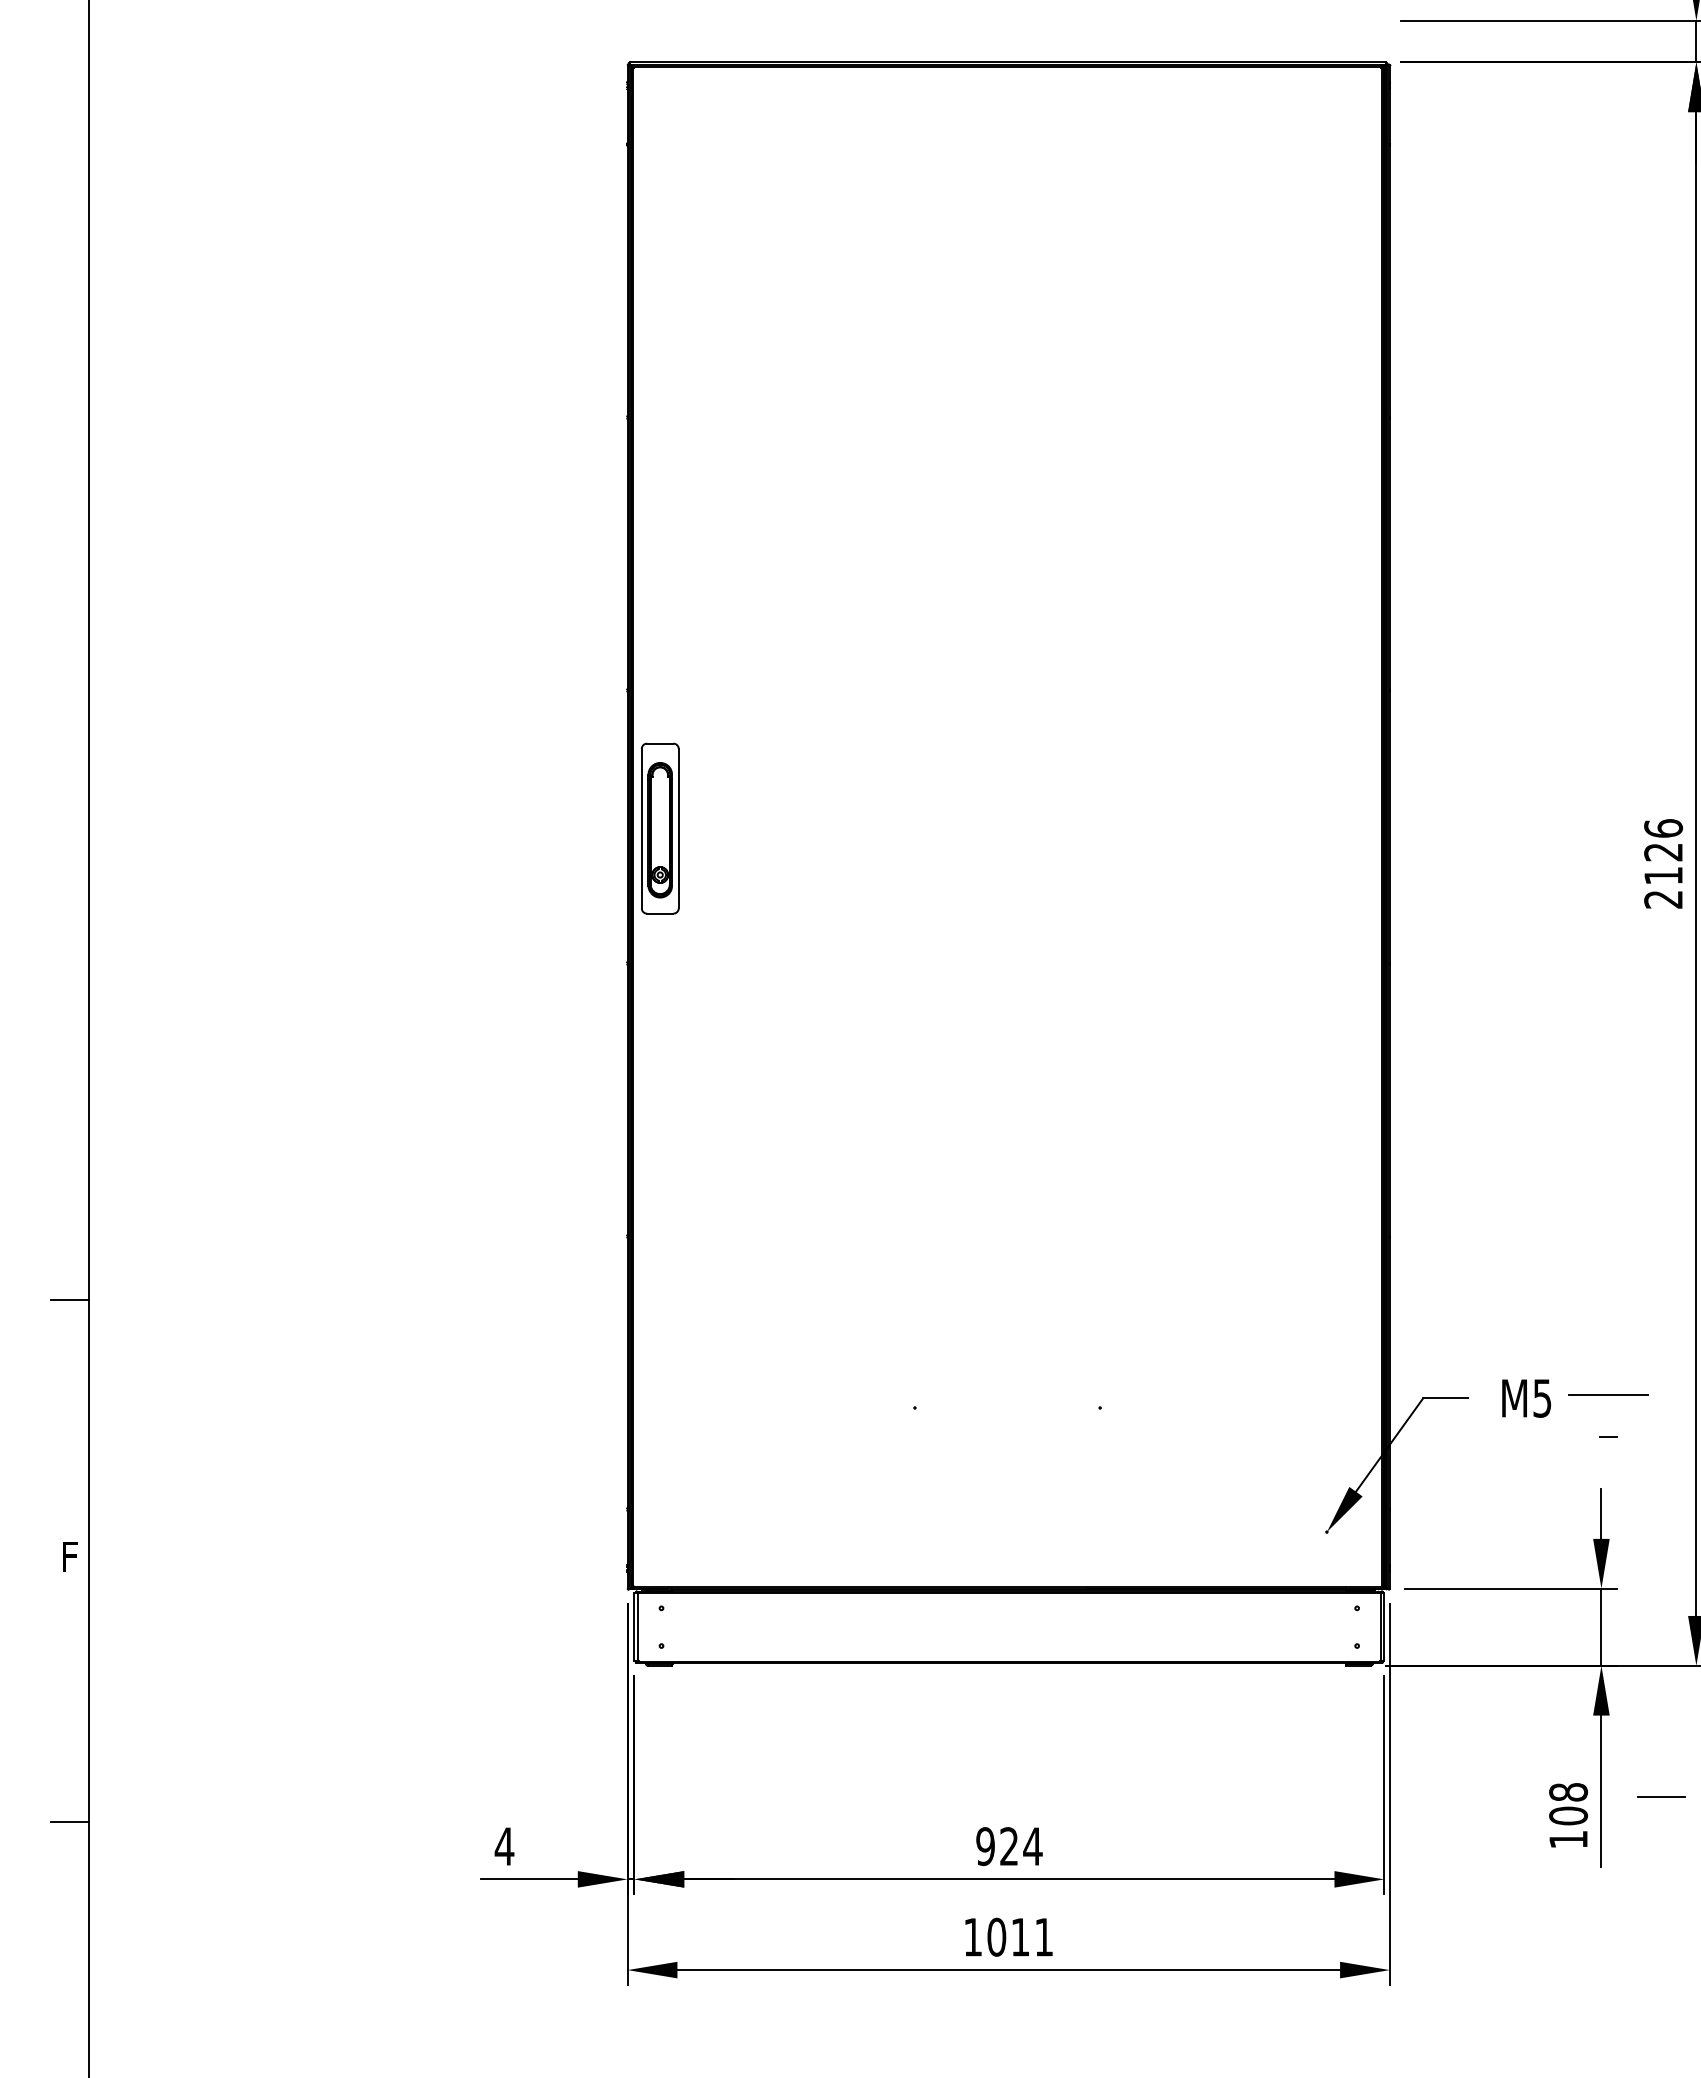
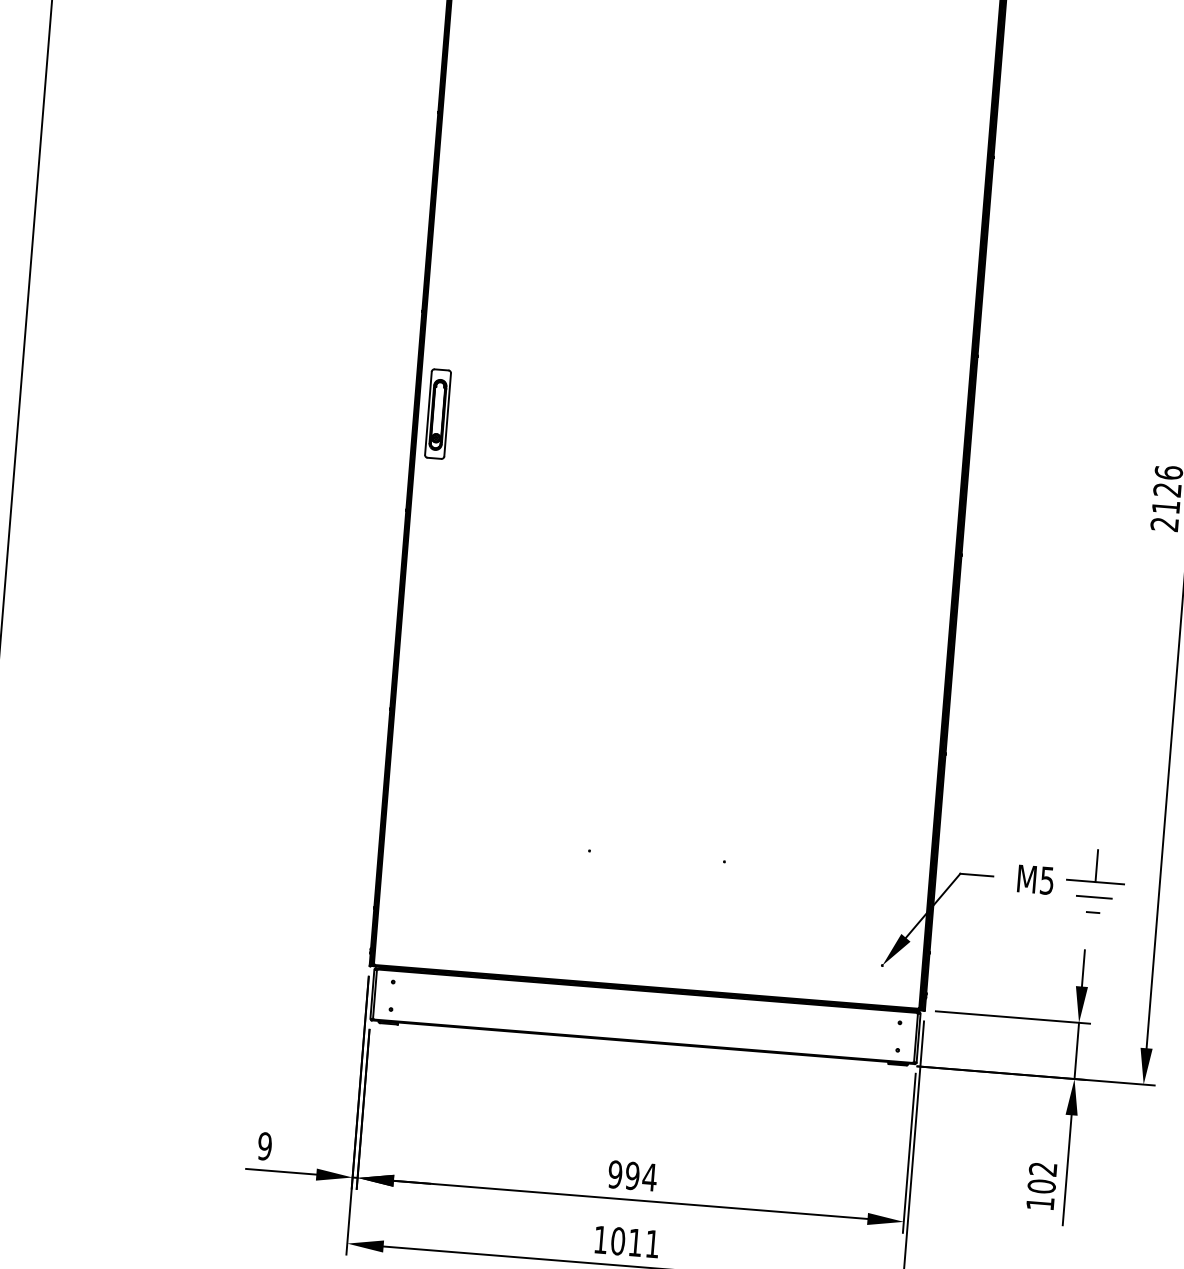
part: (660, 828) -> (438, 413), size x0.71
line: (1608, 1372) -> (1096, 865), added
text: (1568, 1792) -> (1043, 1169), 108 -> 102
line: (1661, 1796) -> (1094, 897), moved
text: (504, 1846) -> (264, 1146), 4 -> 9
text: (1009, 1846) -> (632, 1175), 924 -> 994

